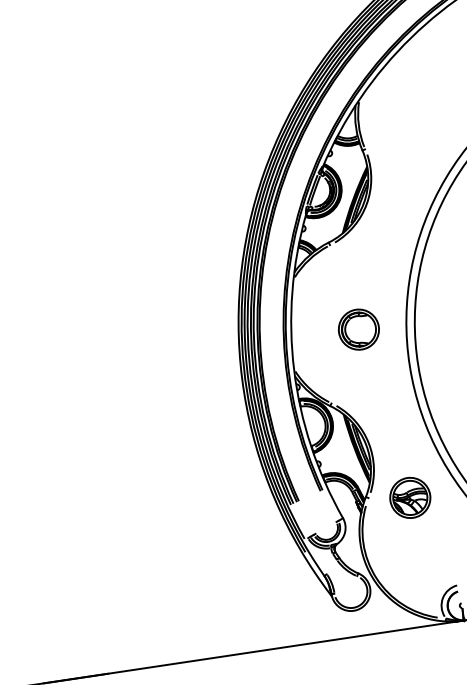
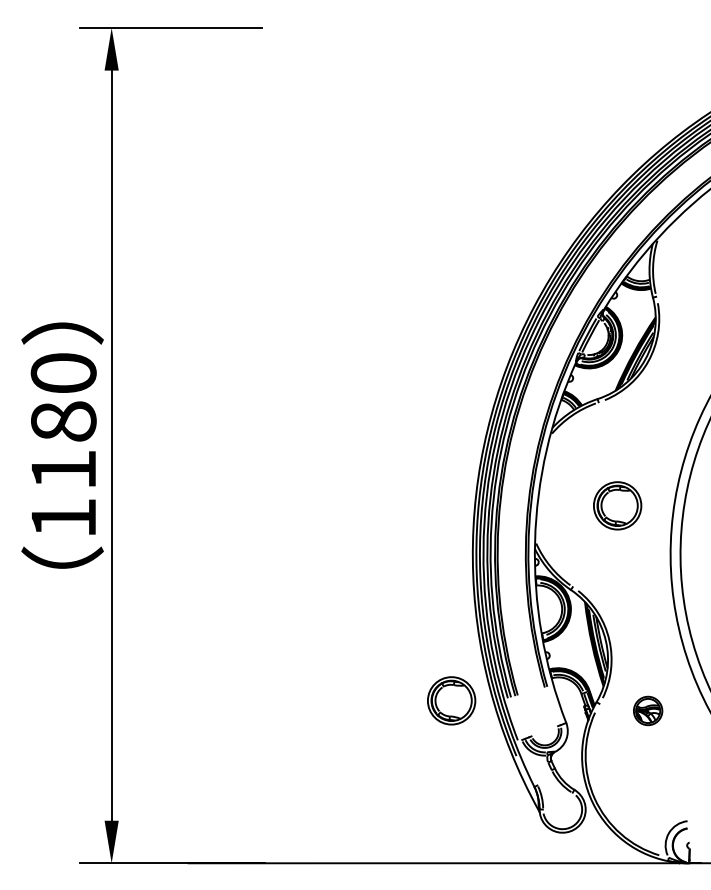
part: (409, 497) -> (647, 710), size x0.6
part: (243, 513) -> (451, 700), added

